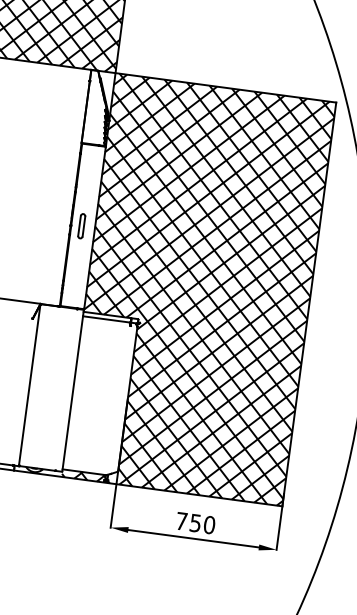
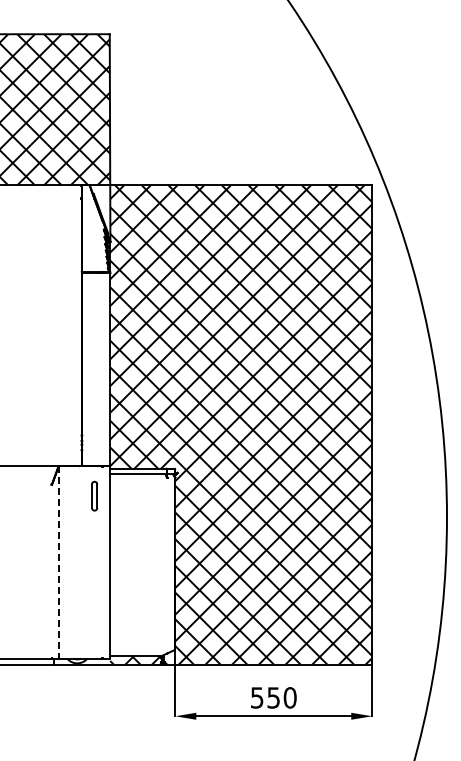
part: (81, 225) -> (94, 495), moved
line: (29, 385) -> (58, 563), solid -> dashed
text: (182, 521) -> (257, 697), 750 -> 550

